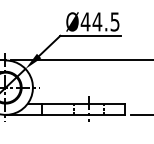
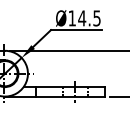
text: (85, 21) -> (72, 18), Ø44.5 -> Ø14.5

